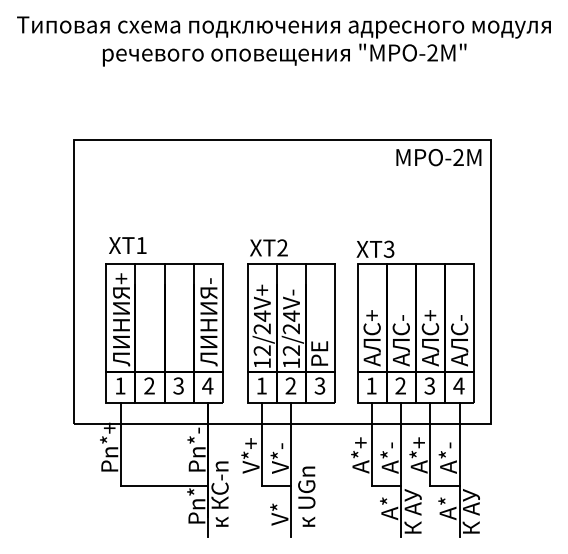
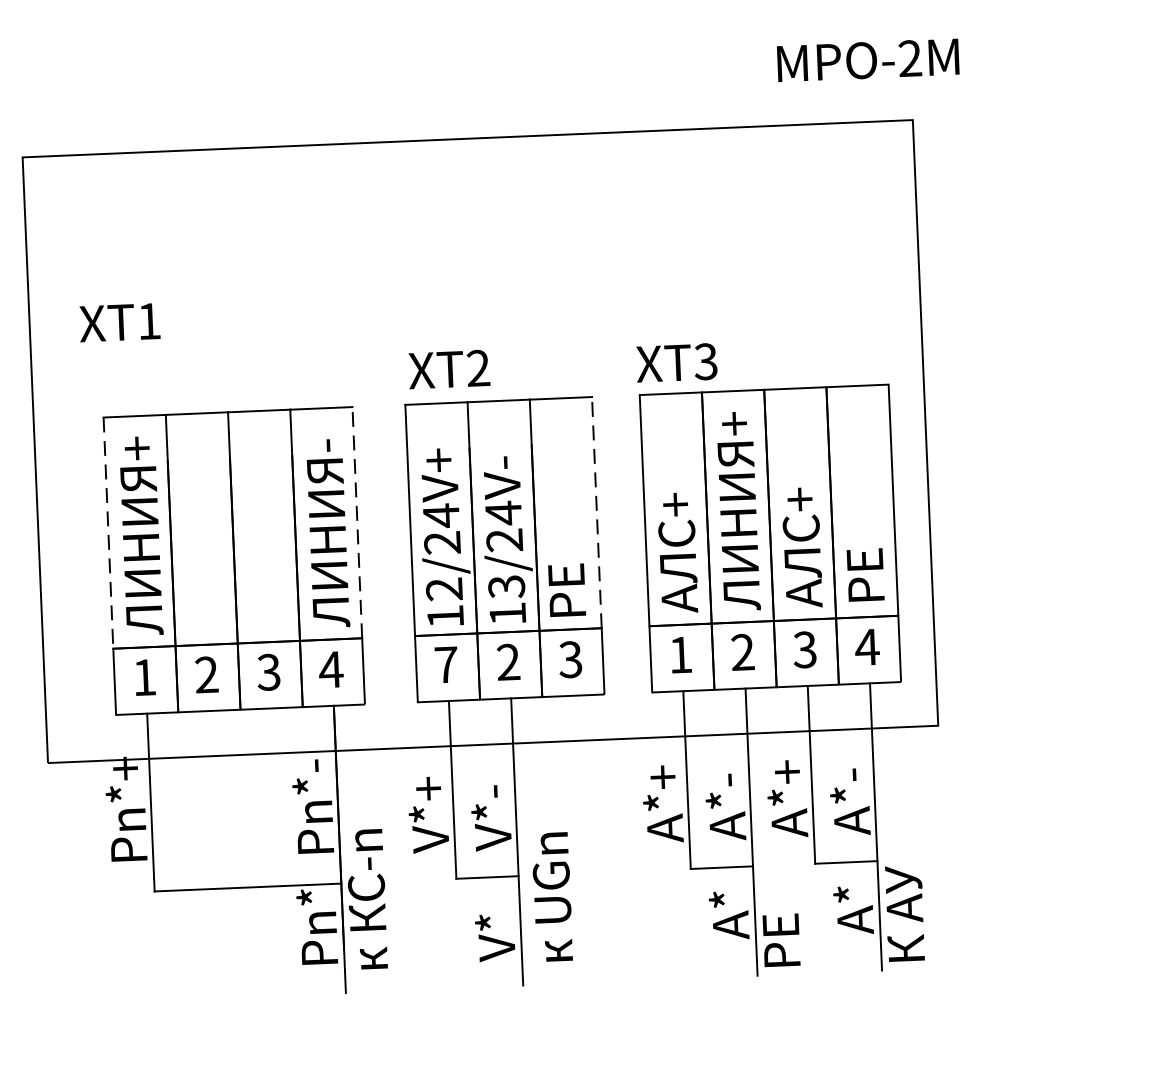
text: (438, 157) -> (867, 60), moved
text: (127, 245) -> (119, 322), moved
line: (222, 317) -> (356, 522), solid -> dashed
line: (335, 317) -> (597, 512), solid -> dashed
line: (106, 318) -> (108, 534), solid -> dashed
text: (400, 319) -> (736, 510), АЛС- -> ЛИНИЯ+
text: (459, 340) -> (864, 550), АЛС- -> PE
text: (291, 350) -> (506, 586), 12/24V- -> 13/24V-
text: (261, 385) -> (445, 663), 1 -> 7
text: (412, 510) -> (779, 917), К АУ -> PE

